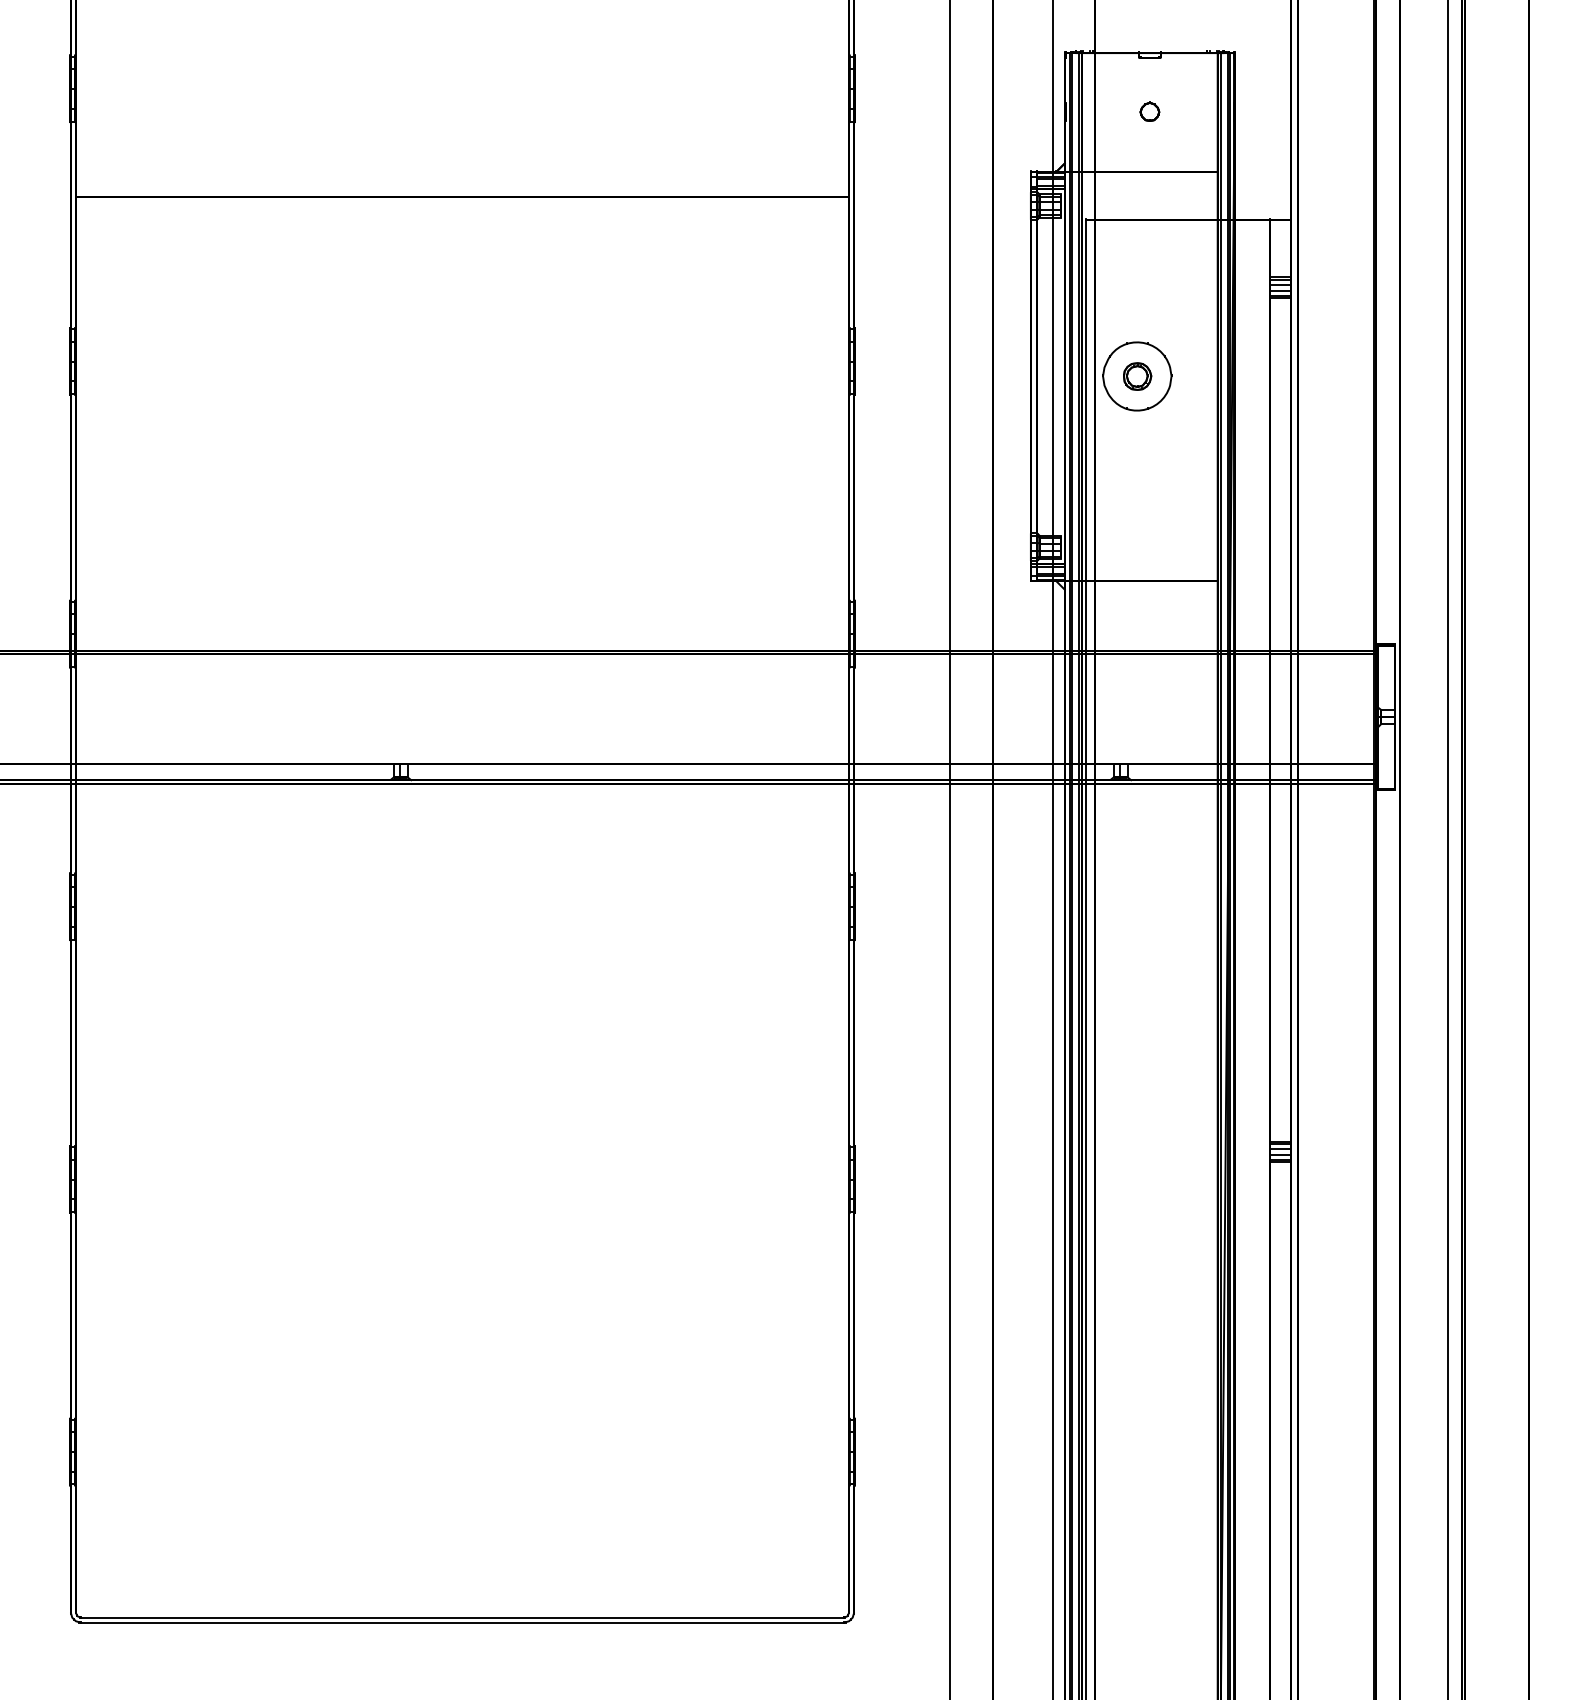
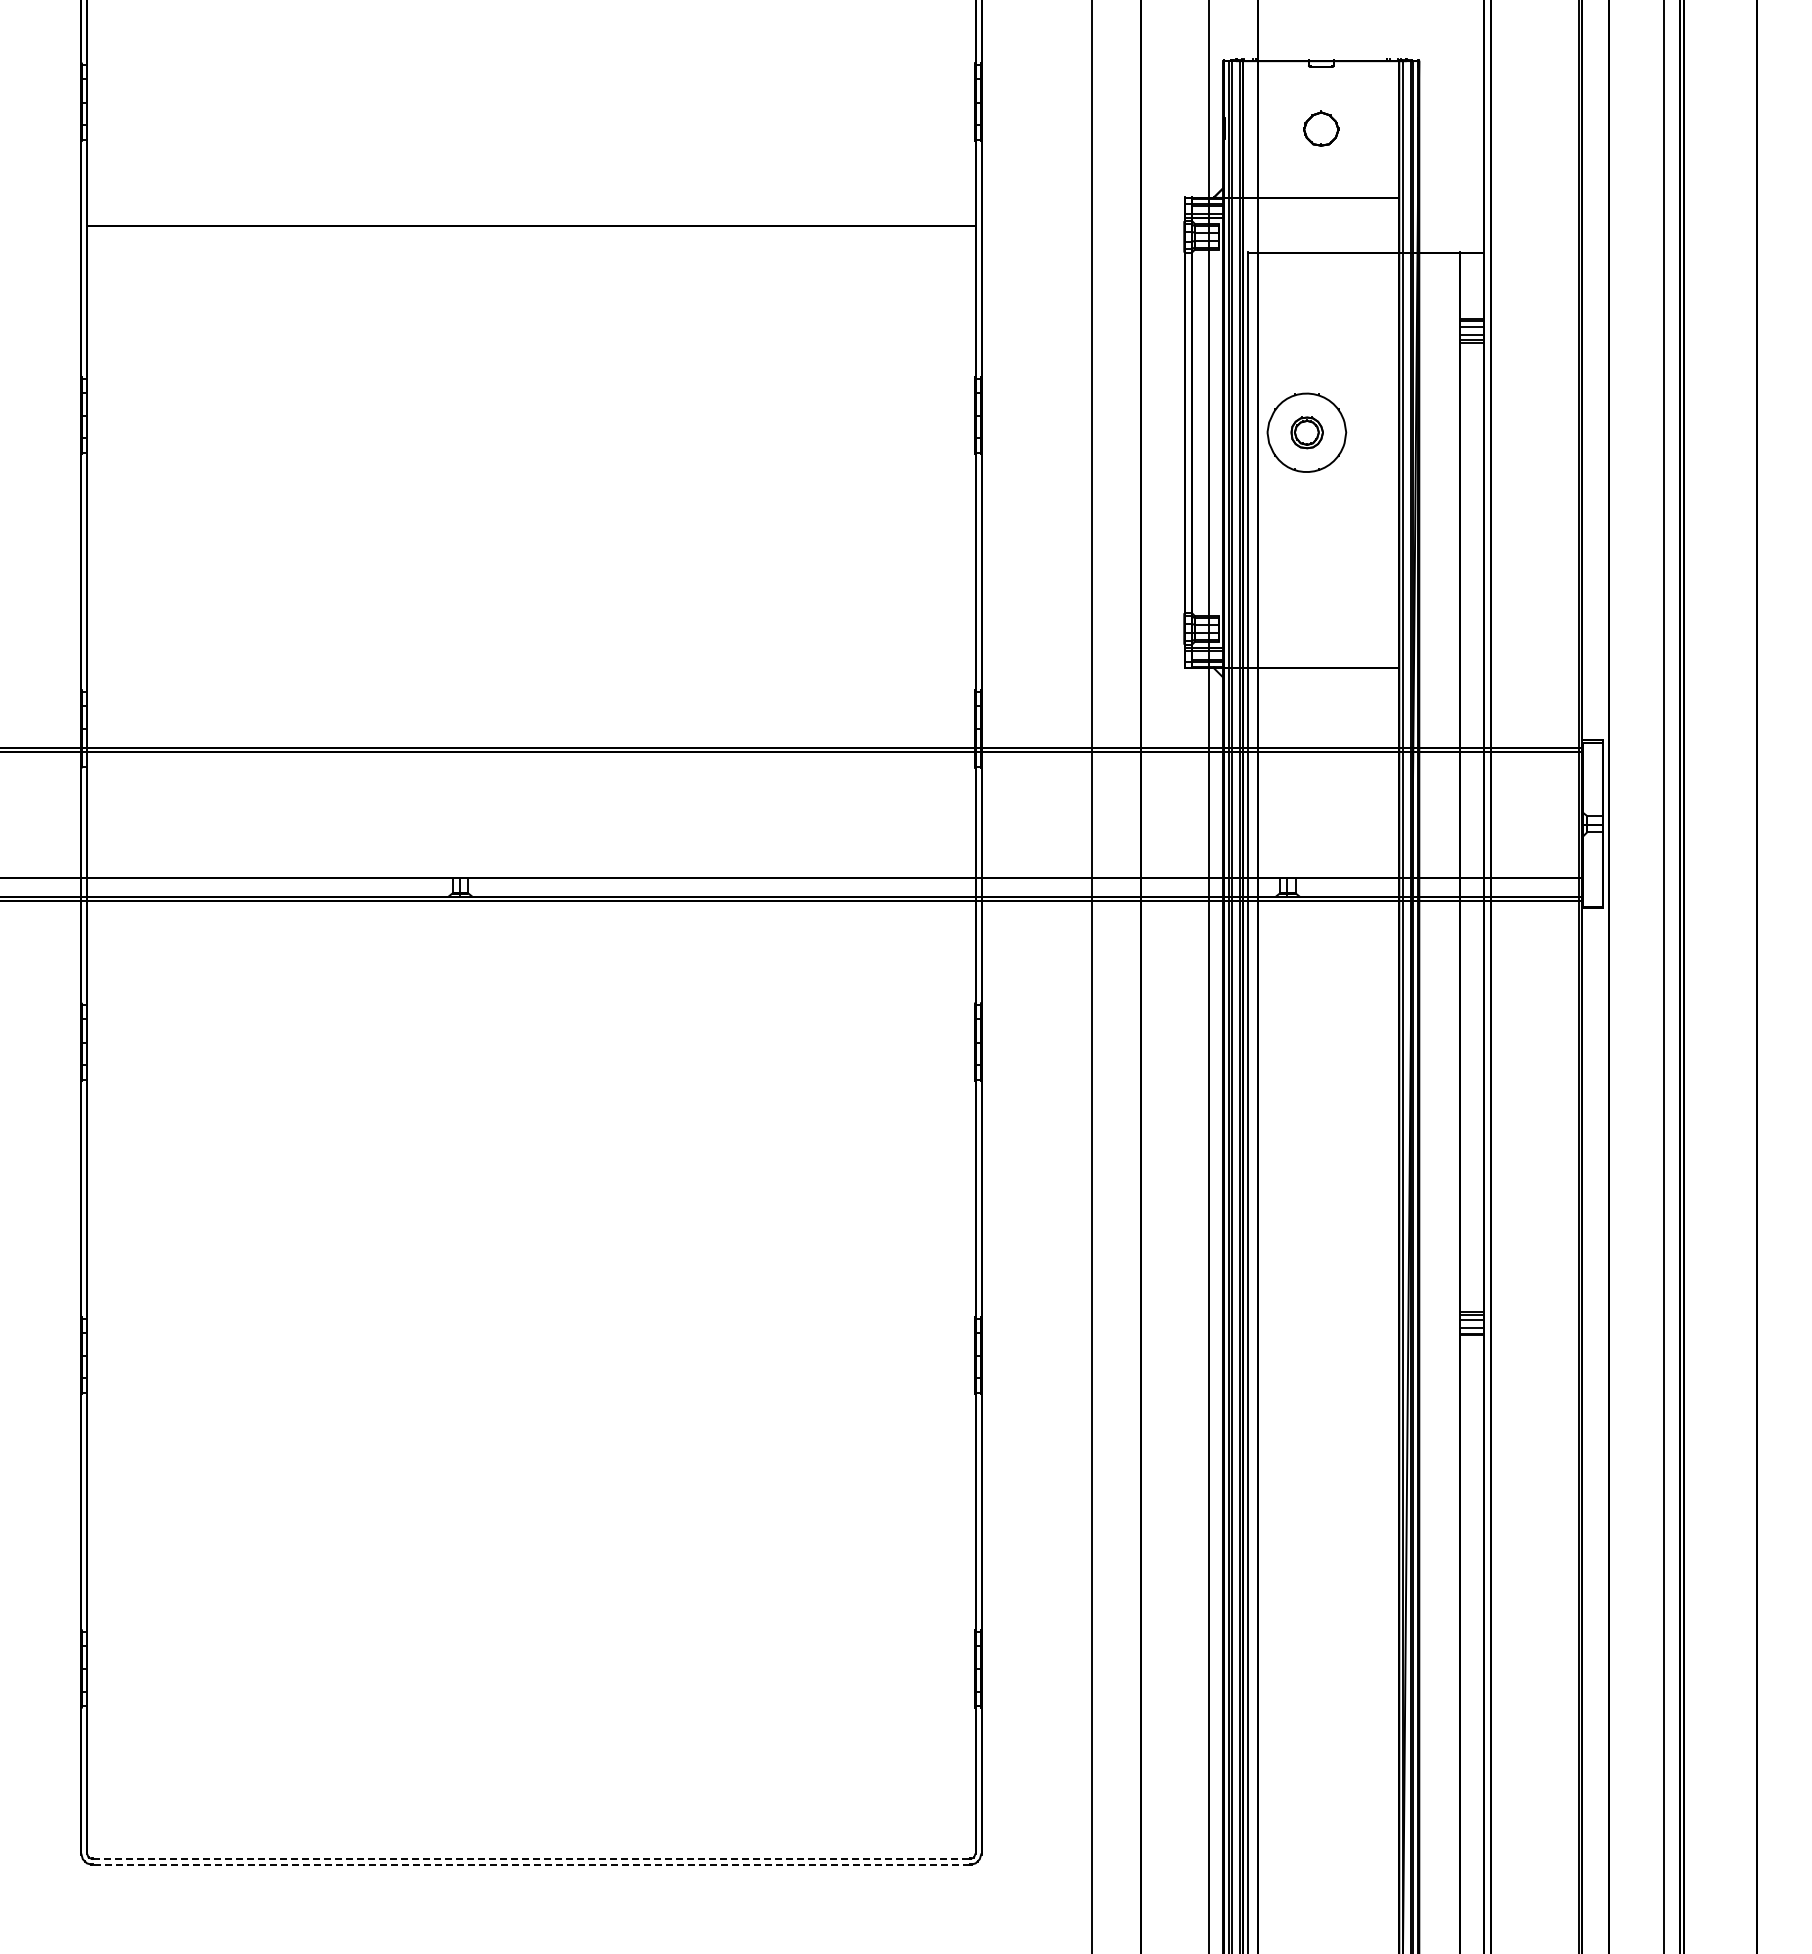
part: (1150, 110) -> (1321, 127), size x1.6
line: (462, 1617) -> (531, 1859), solid -> dashed
line: (462, 1623) -> (531, 1865), solid -> dashed

